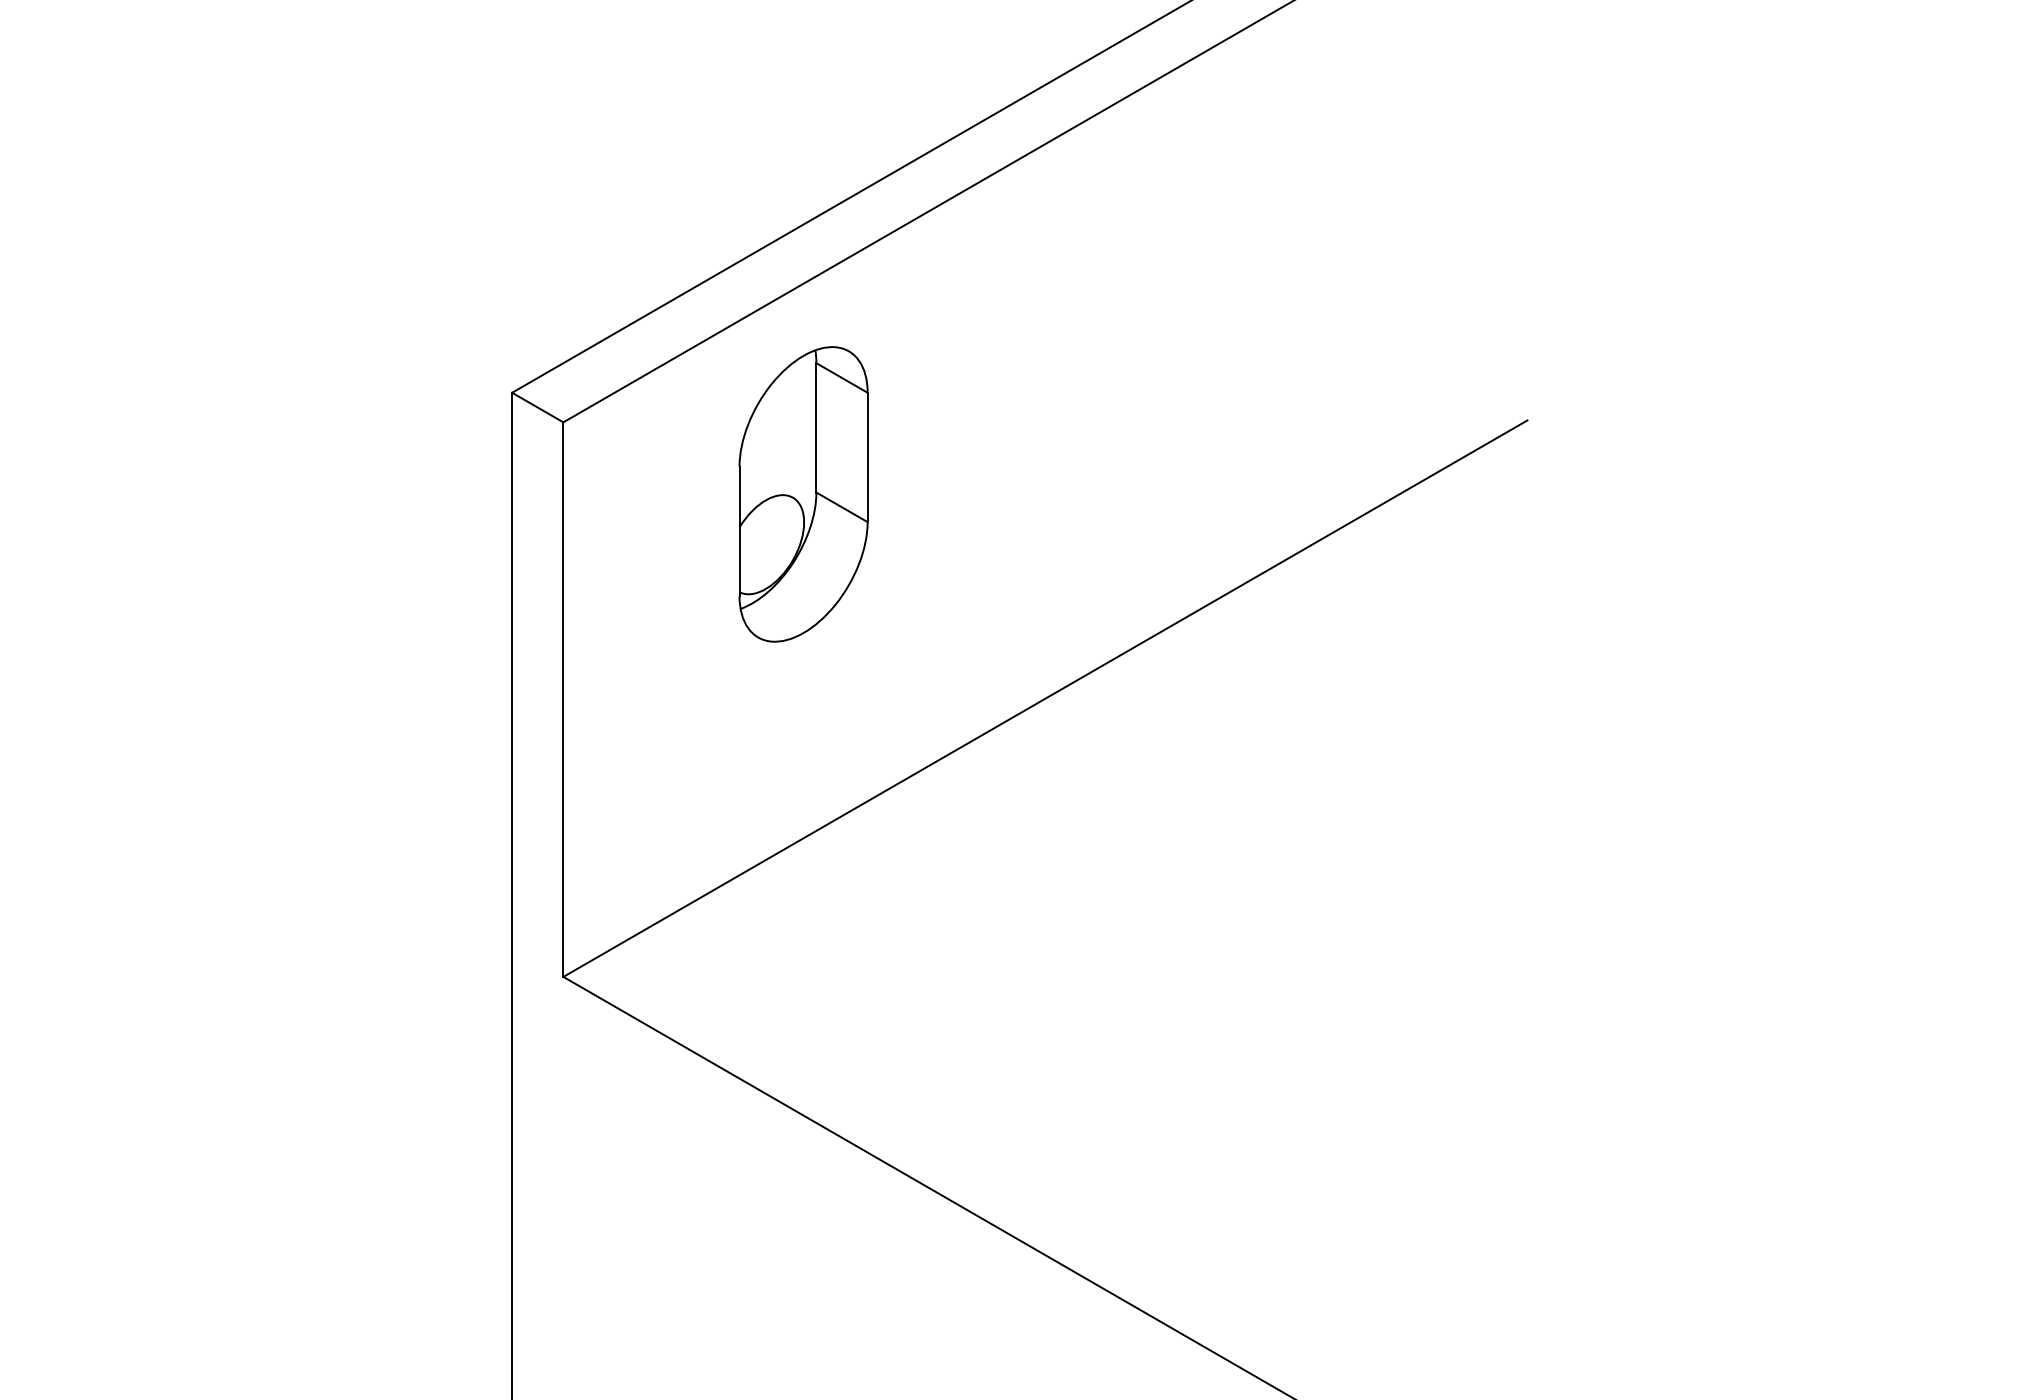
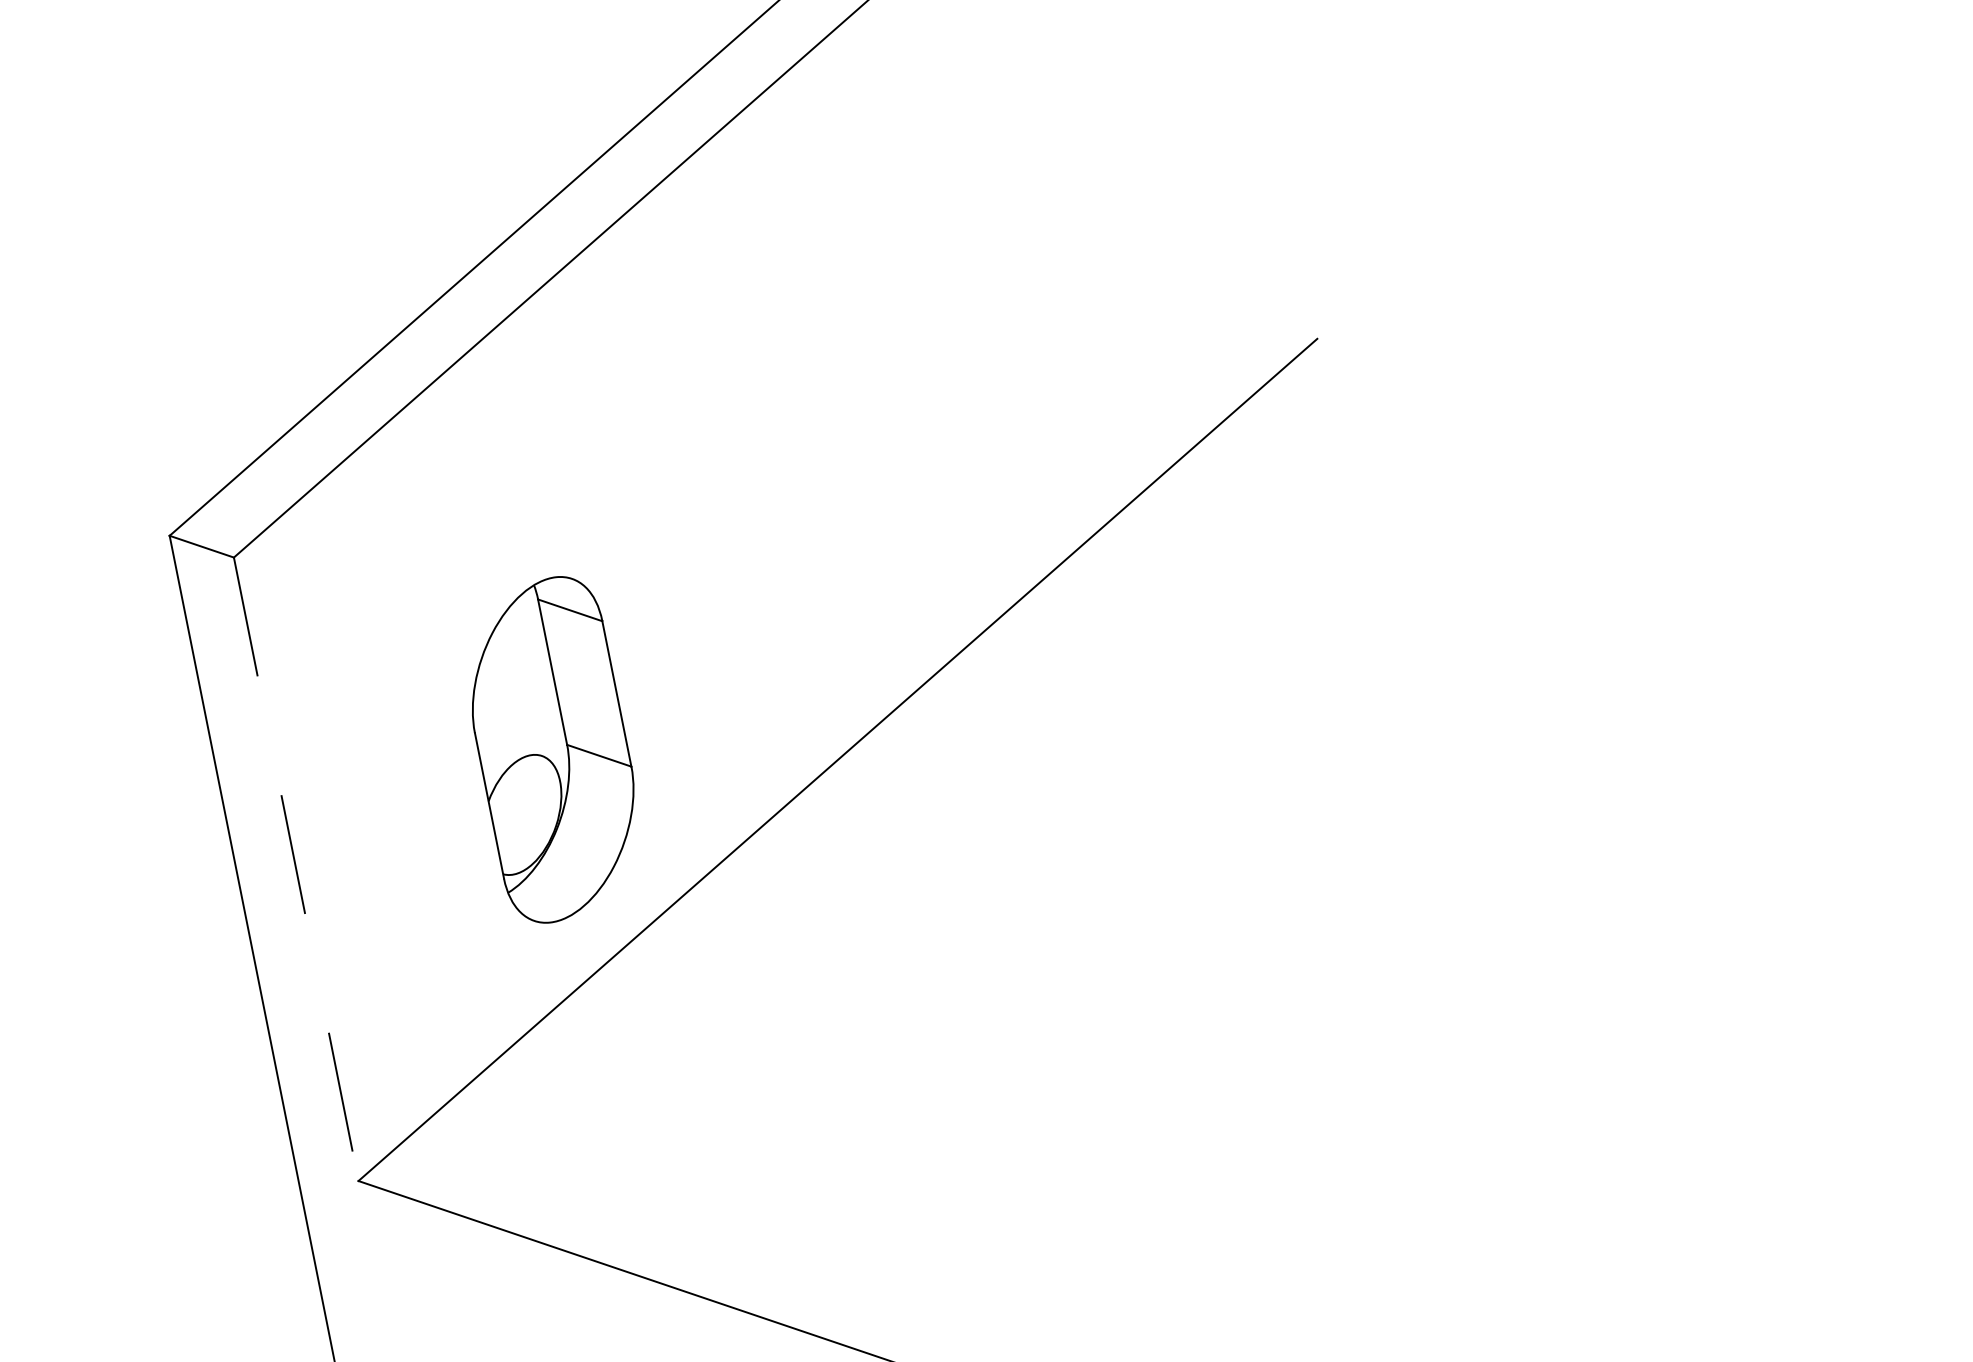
part: (803, 494) -> (553, 750), moved
line: (563, 700) -> (296, 870), solid -> dashed

